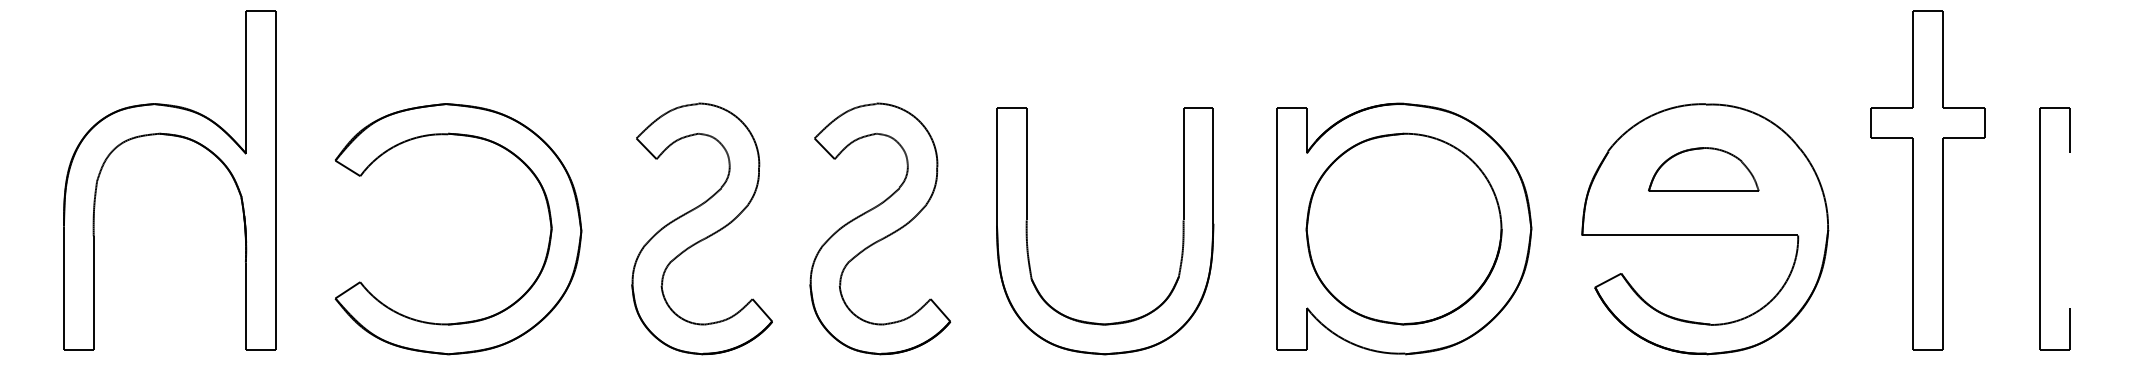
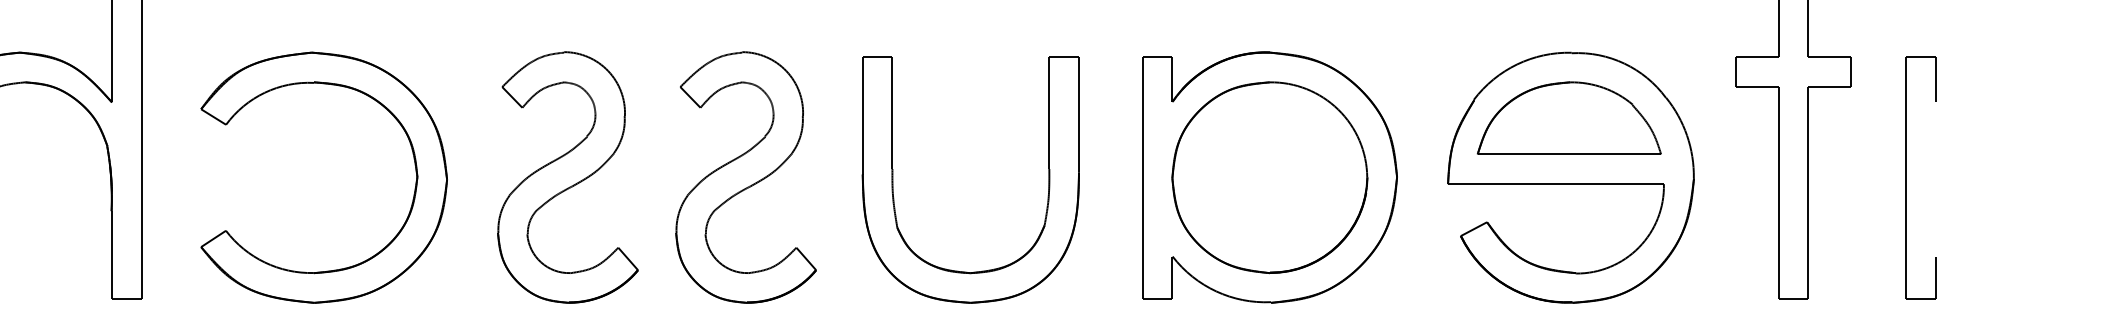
part: (1703, 169) -> (1569, 118), size x1.67

